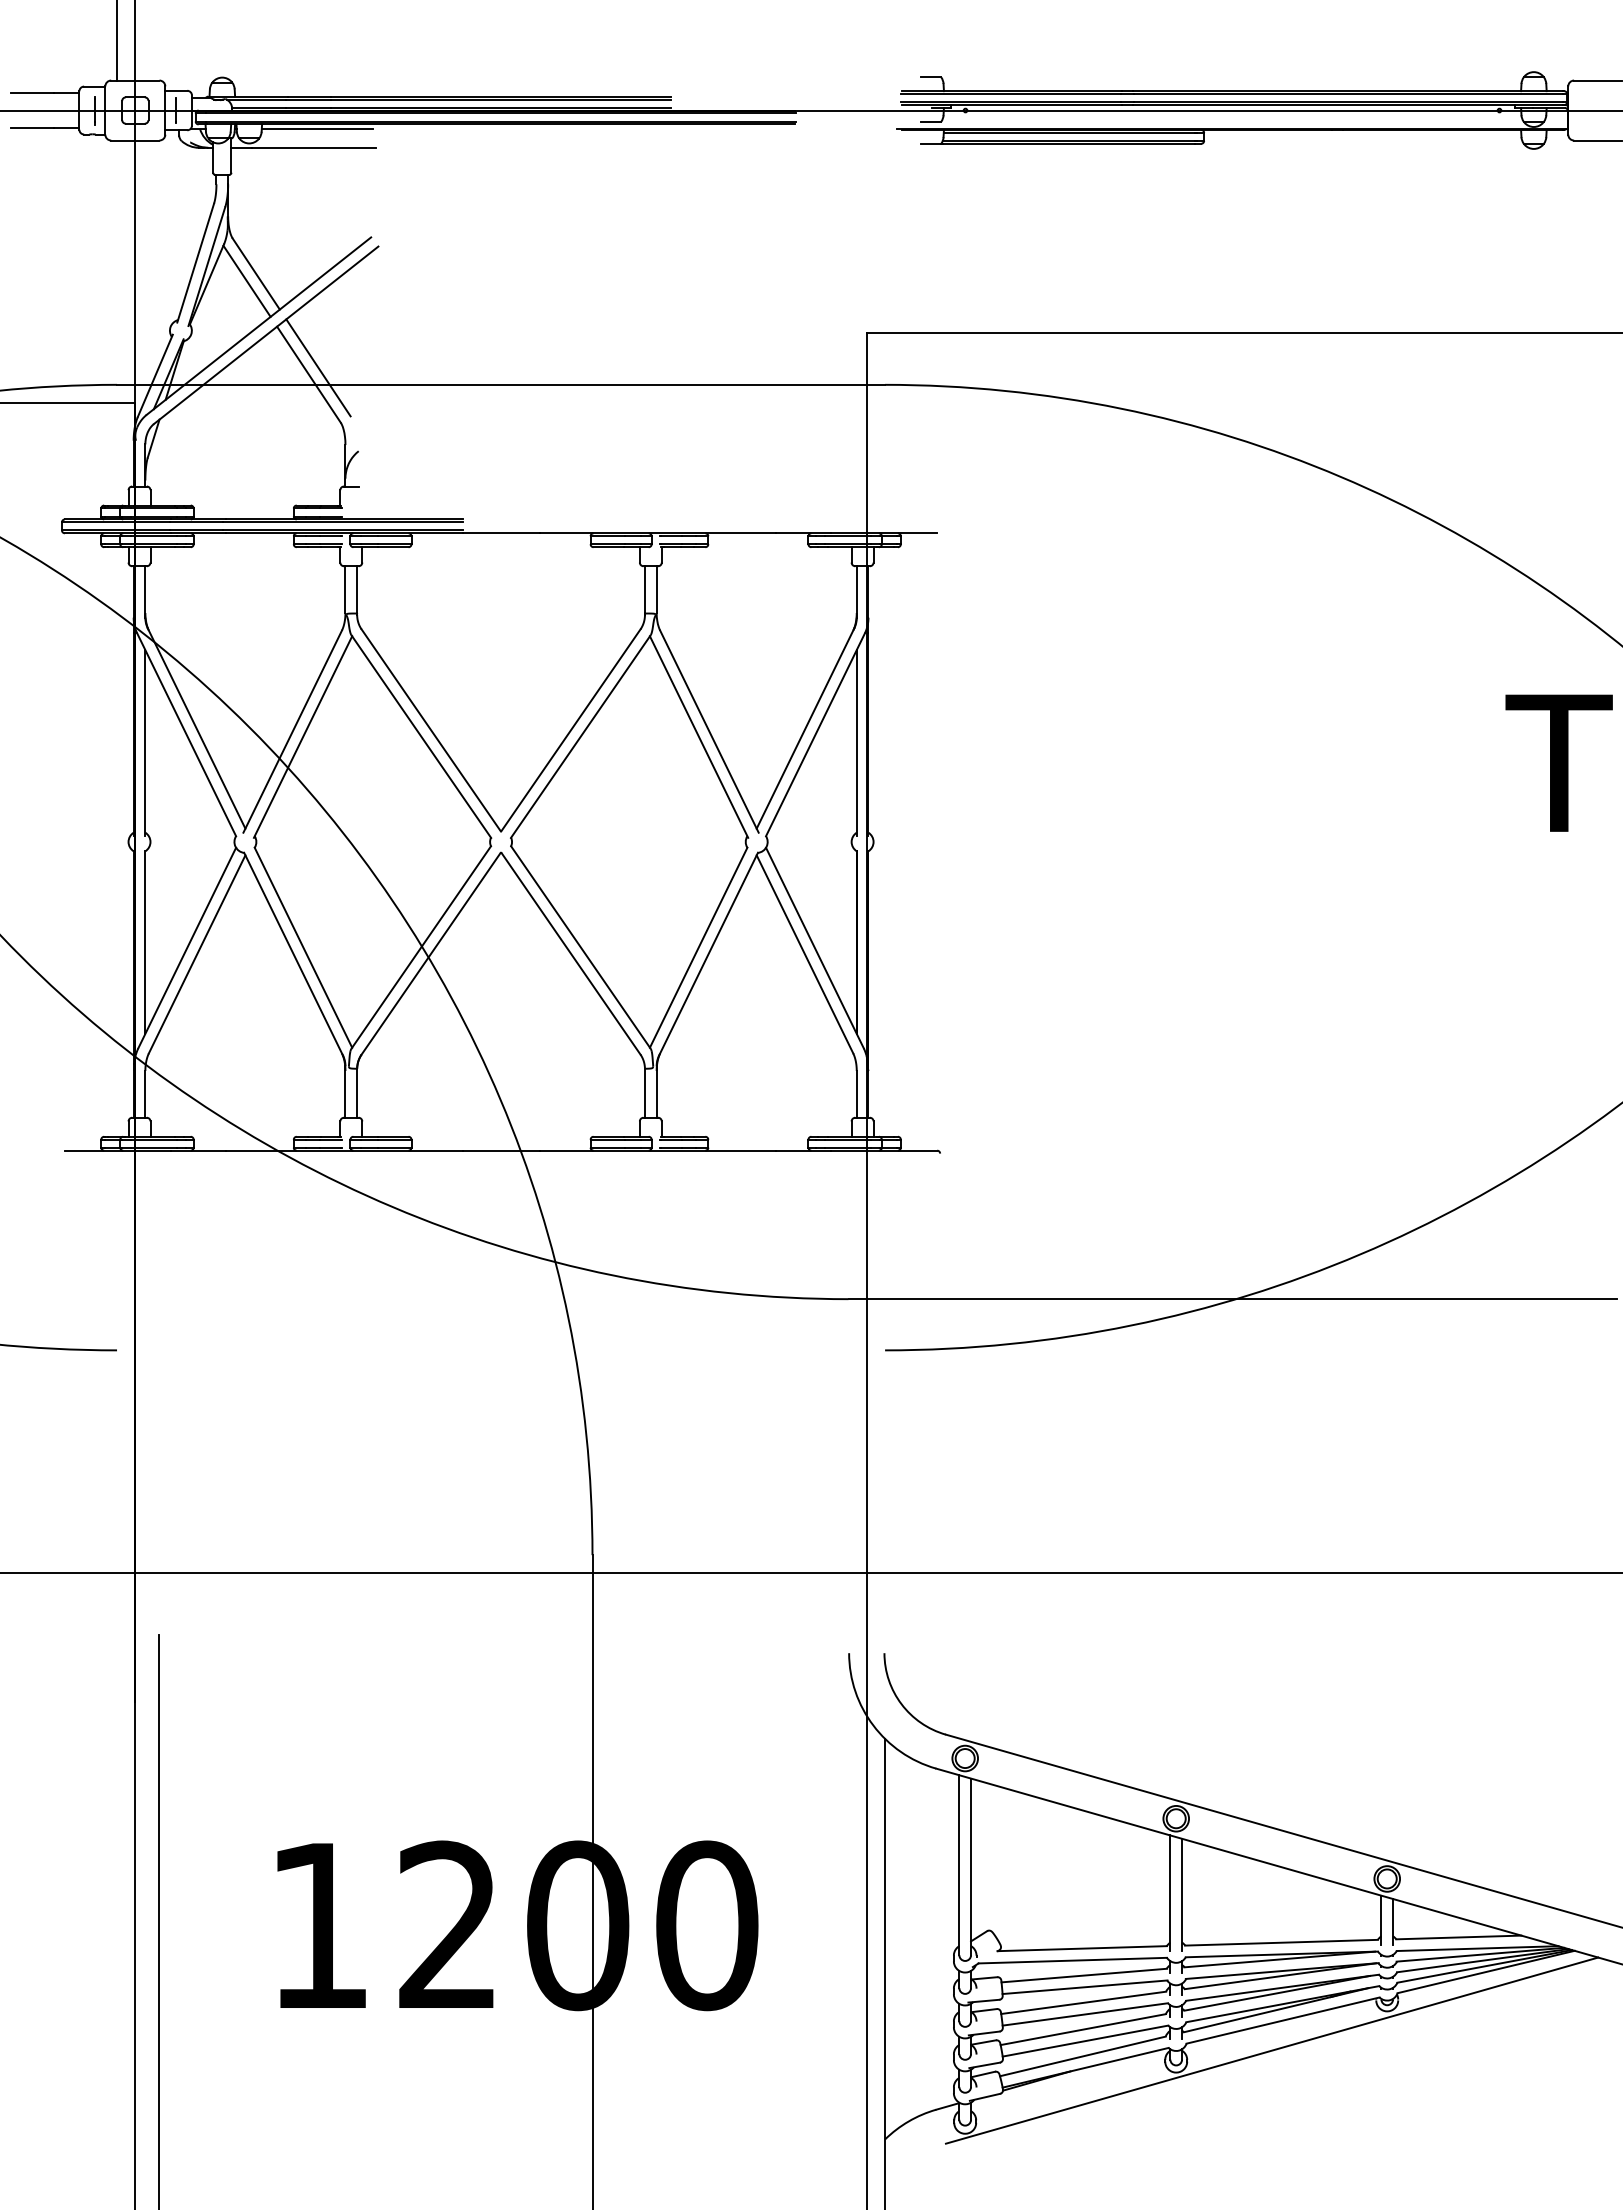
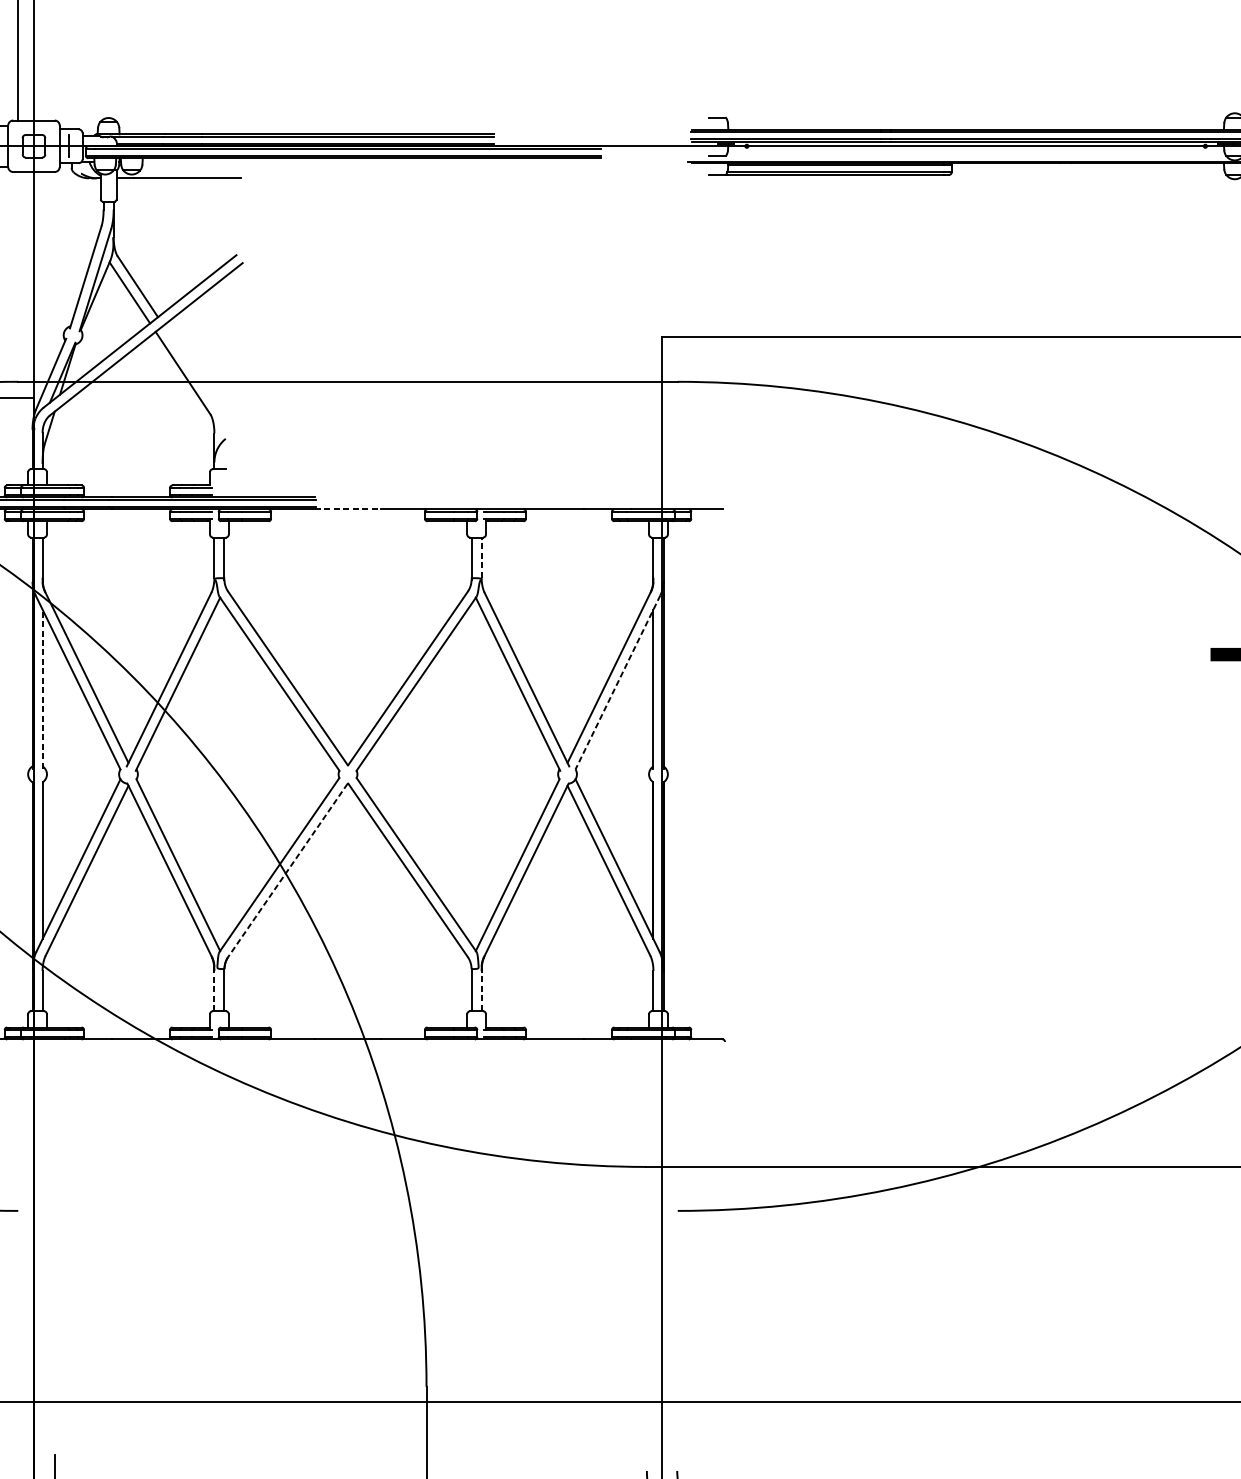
line: (317, 128) -> (190, 161), removed
line: (318, 367) -> (191, 366), removed
line: (501, 533) -> (348, 509), solid -> dashed
line: (656, 589) -> (481, 557), solid -> dashed
line: (815, 734) -> (618, 682), solid -> dashed
line: (145, 742) -> (42, 688), solid -> dashed
line: (431, 953) -> (288, 870), solid -> dashed
line: (345, 1092) -> (214, 989), solid -> dashed
line: (656, 1092) -> (481, 989), solid -> dashed

